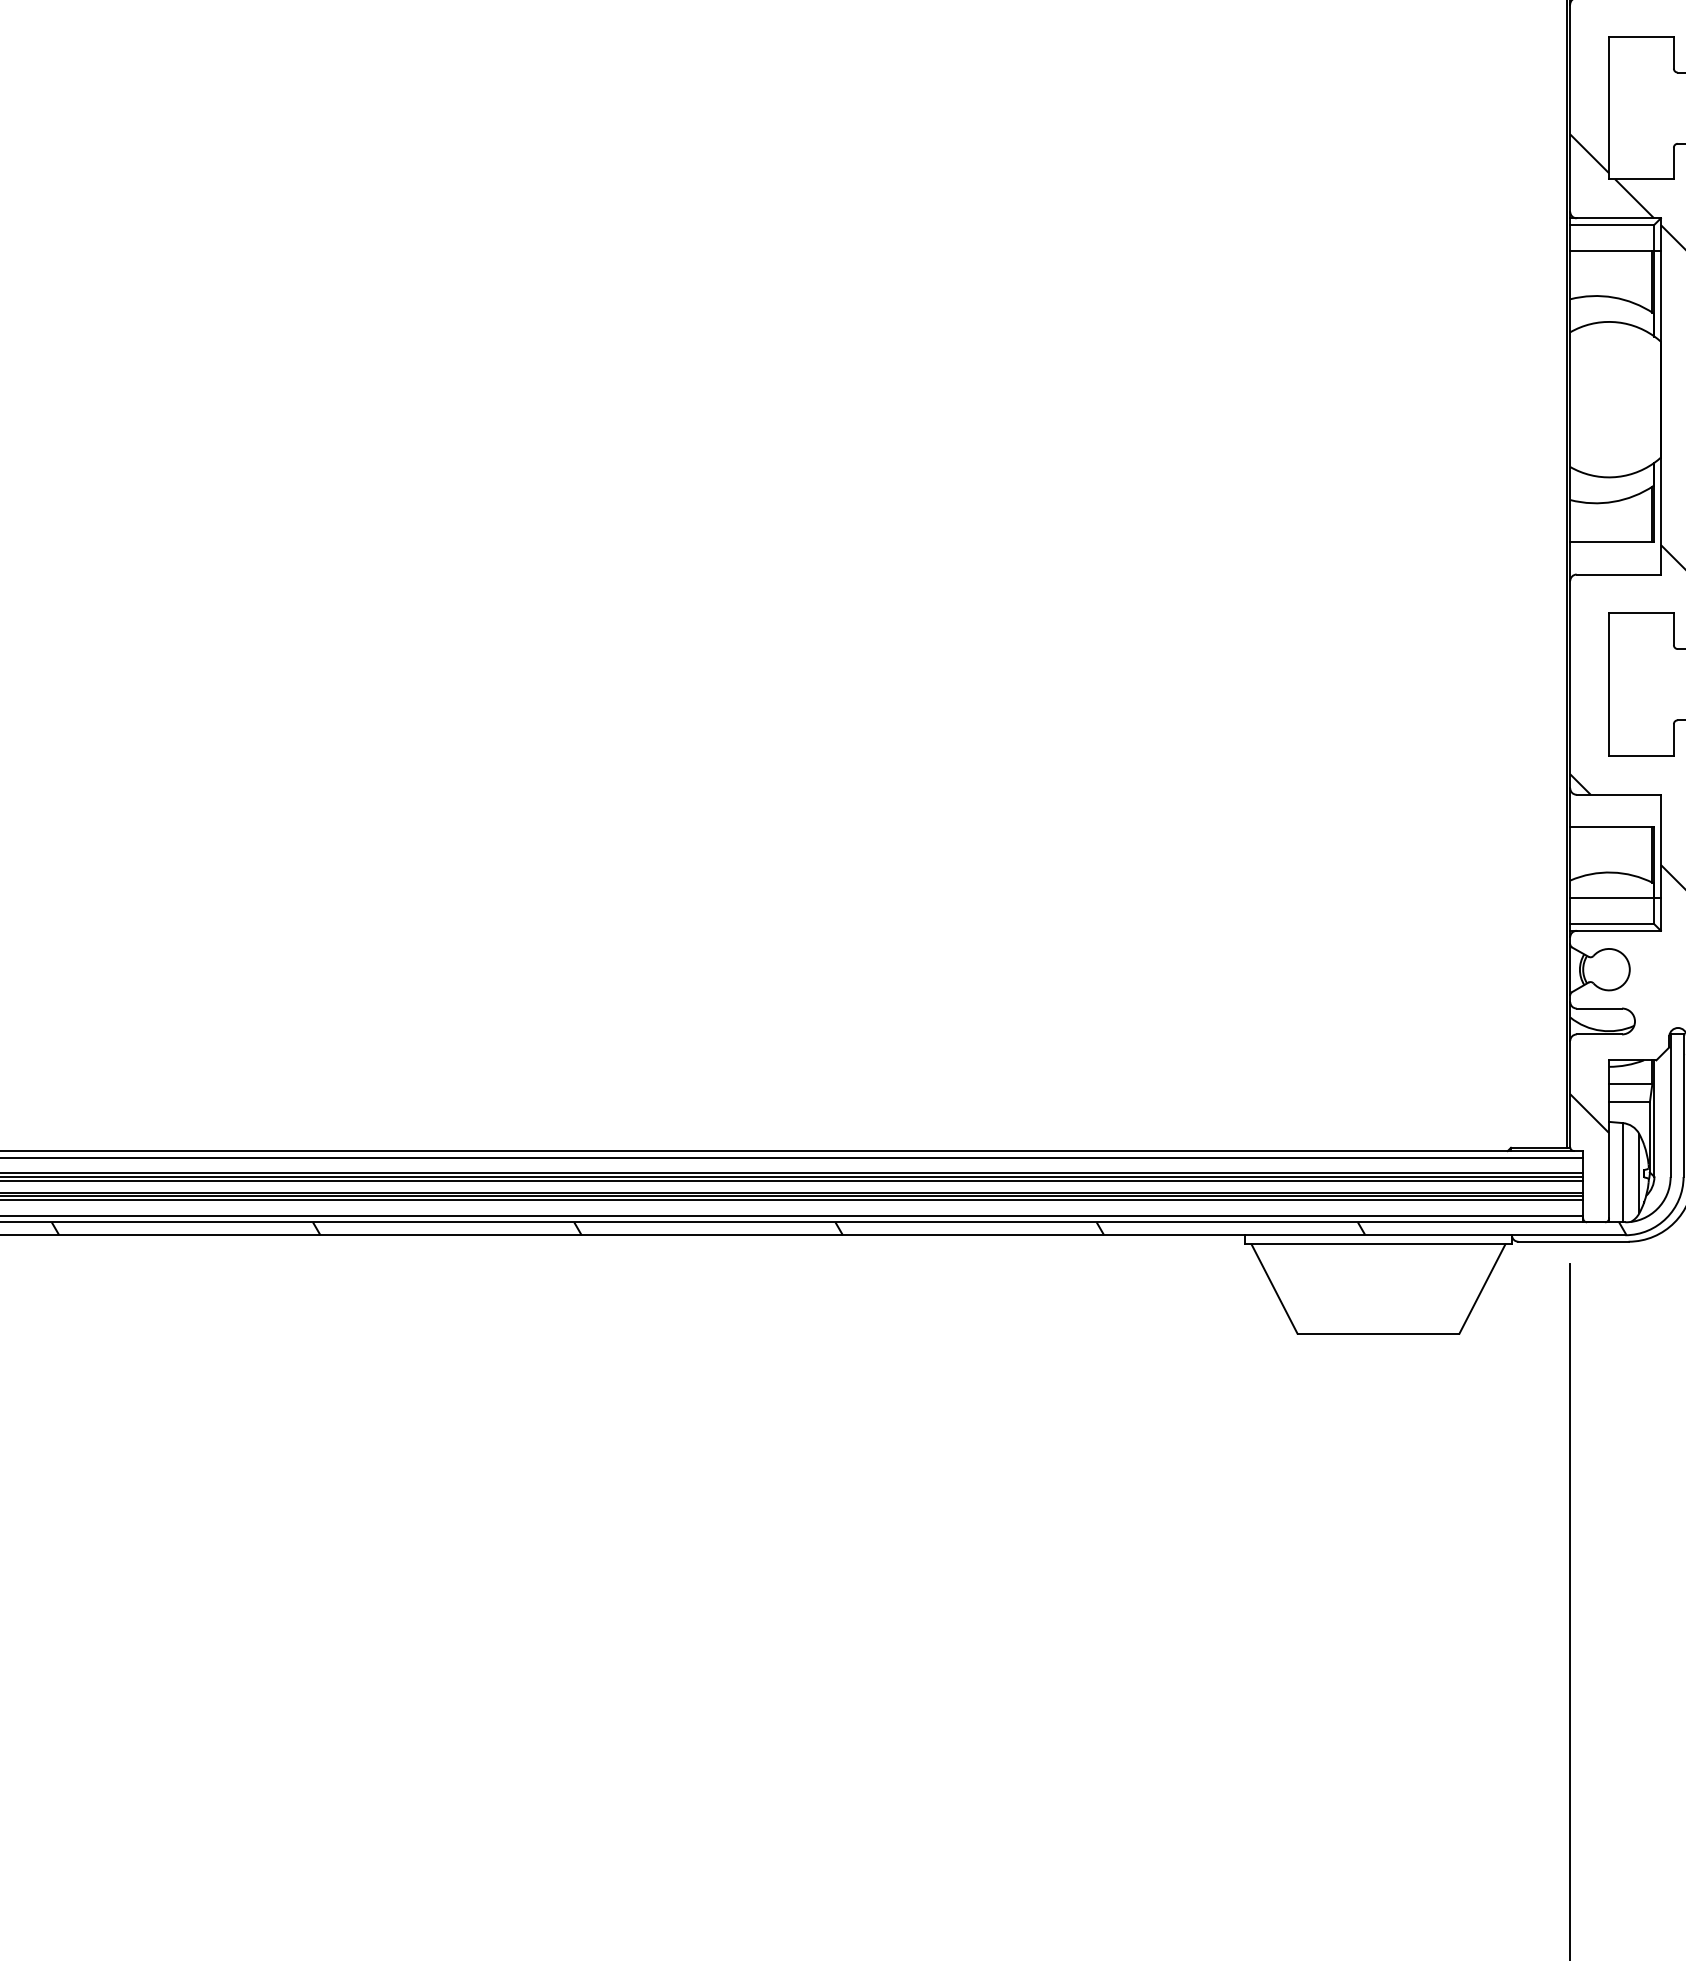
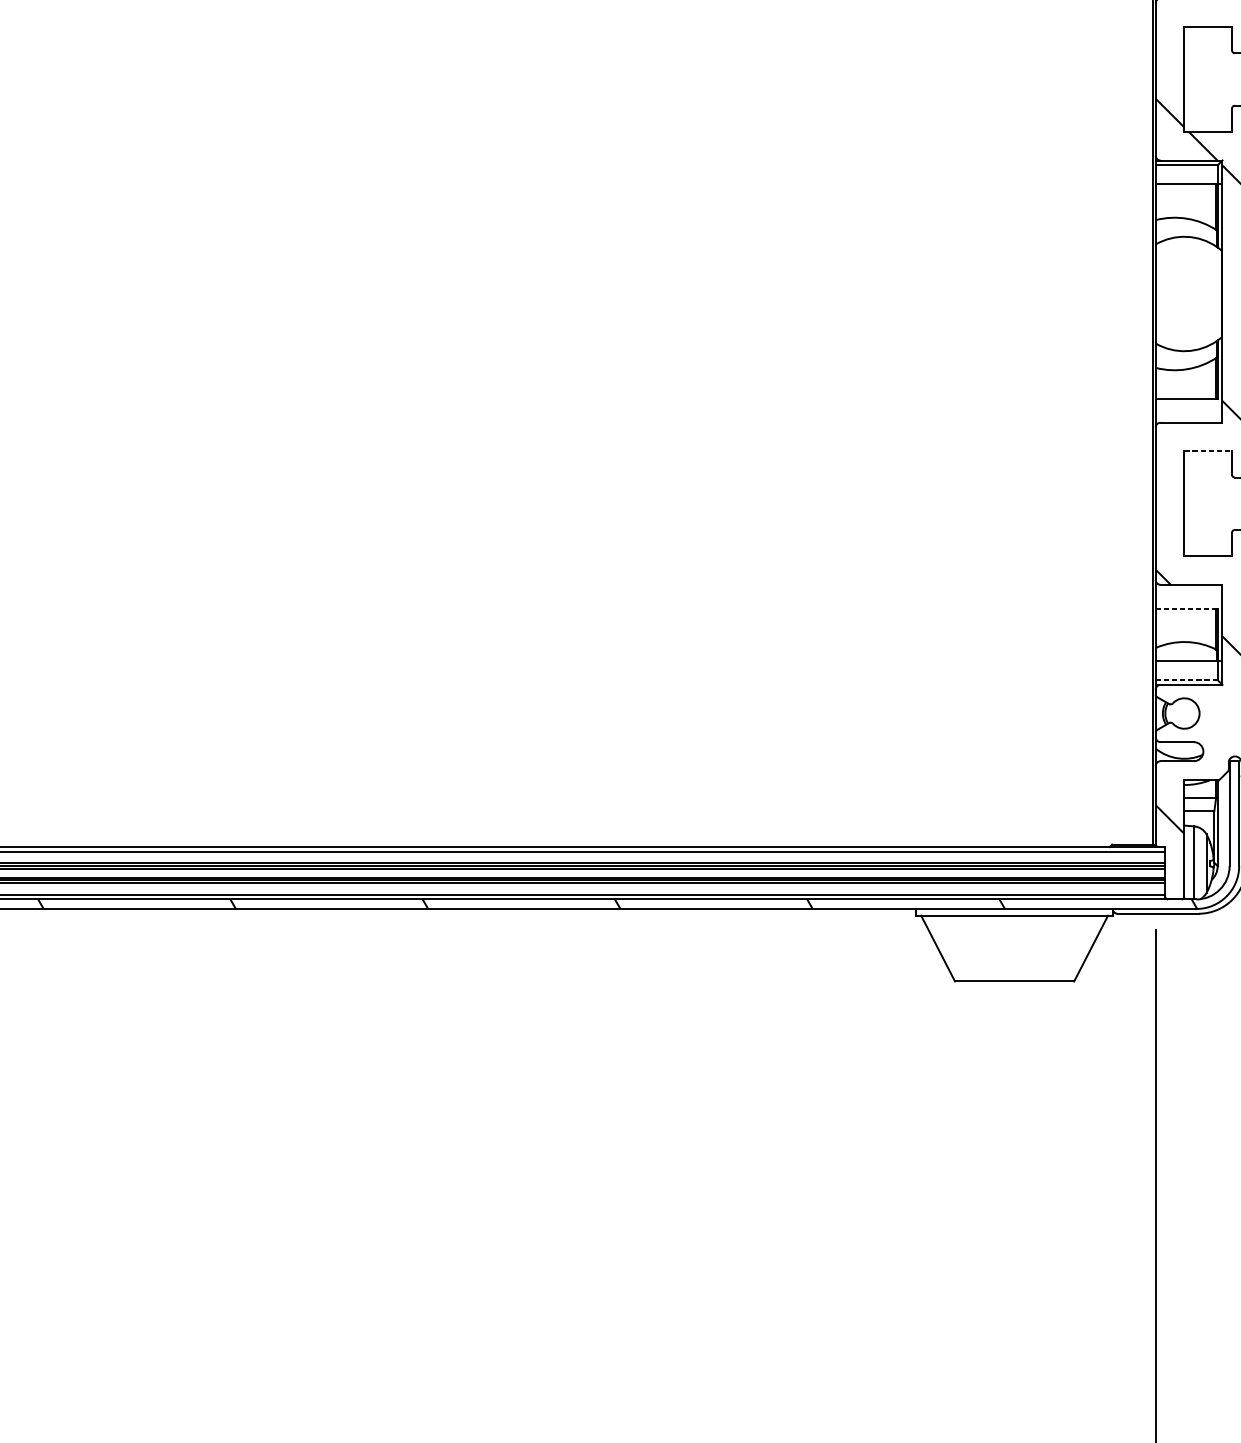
line: (1641, 613) -> (1208, 451), solid -> dashed
line: (1612, 827) -> (1186, 608), solid -> dashed
line: (1611, 924) -> (1186, 680), solid -> dashed

